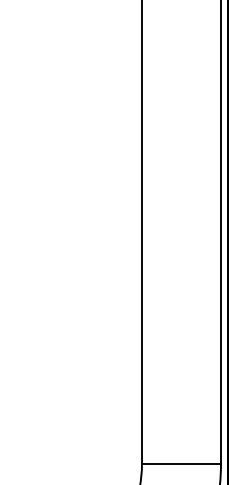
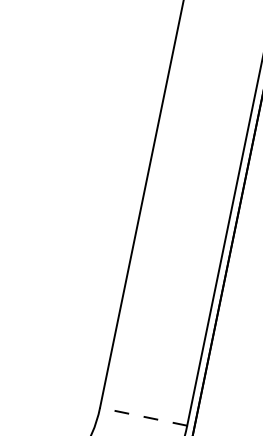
line: (181, 464) -> (143, 416), solid -> dashed

